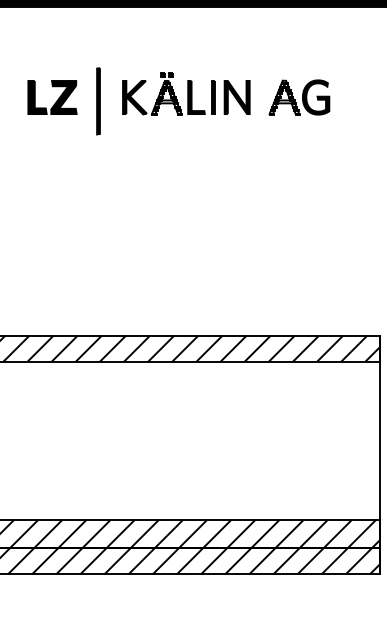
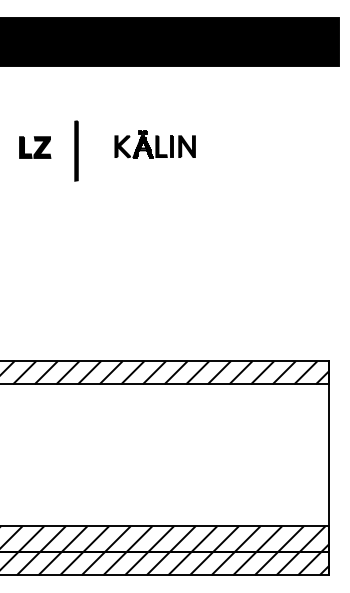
part: (185, 94) -> (154, 144), size x0.7
part: (51, 97) -> (34, 147), size x0.7
part: (299, 97) -> (256, 147), removed

